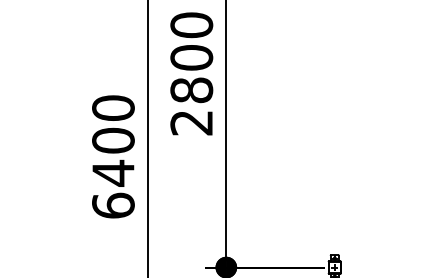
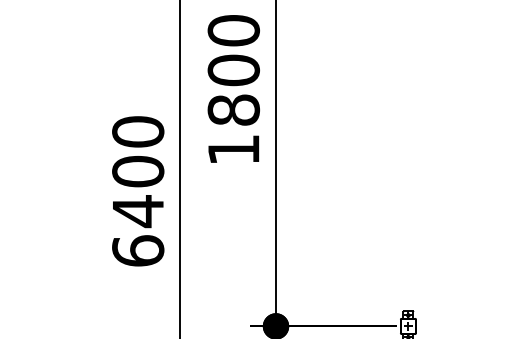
text: (191, 123) -> (233, 150), 2800 -> 1800

